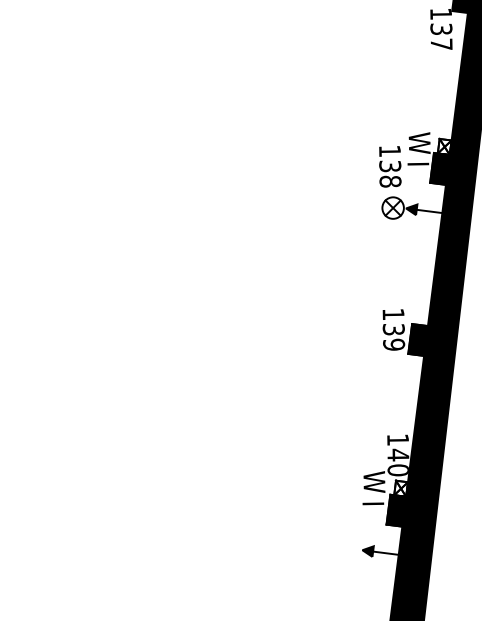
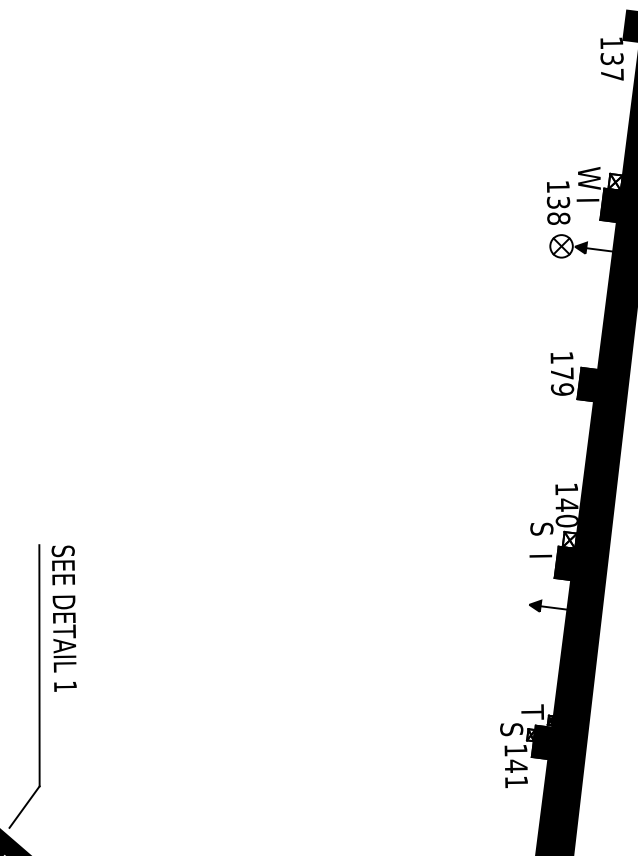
text: (393, 329) -> (561, 373), 139 -> 179
text: (374, 482) -> (541, 533), W -> S

